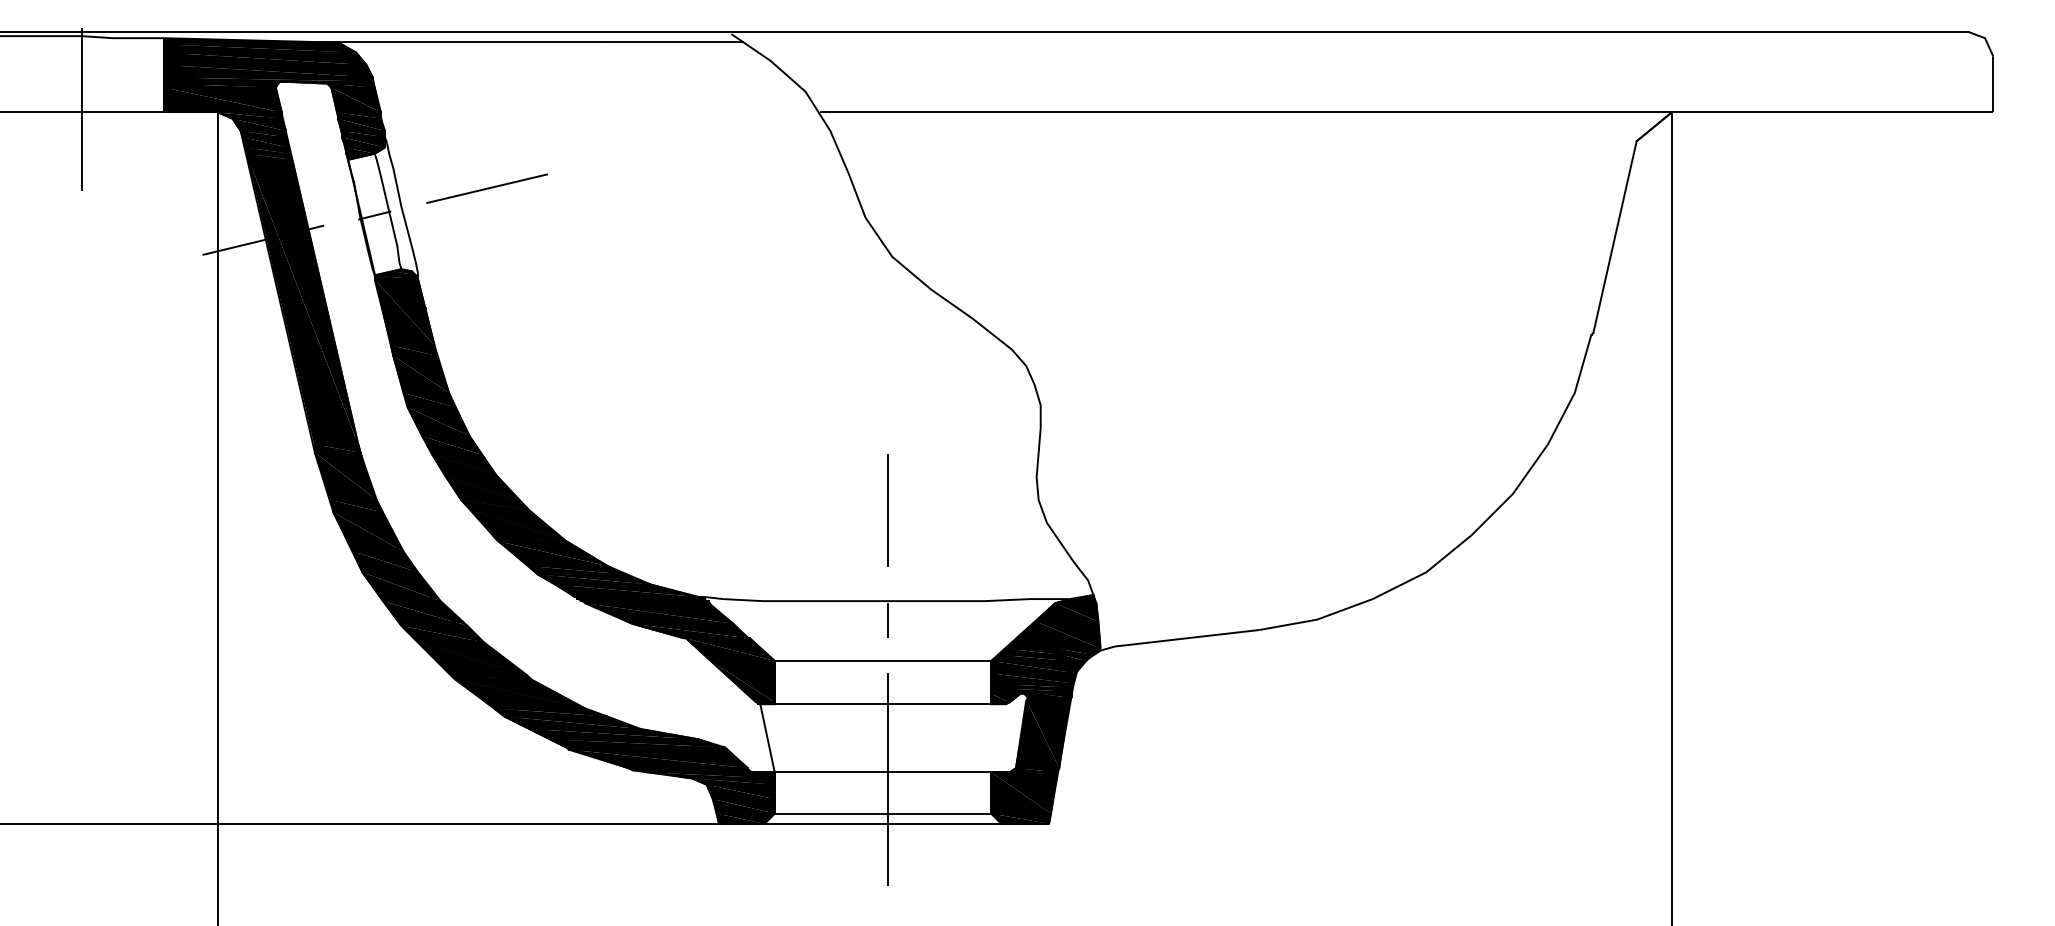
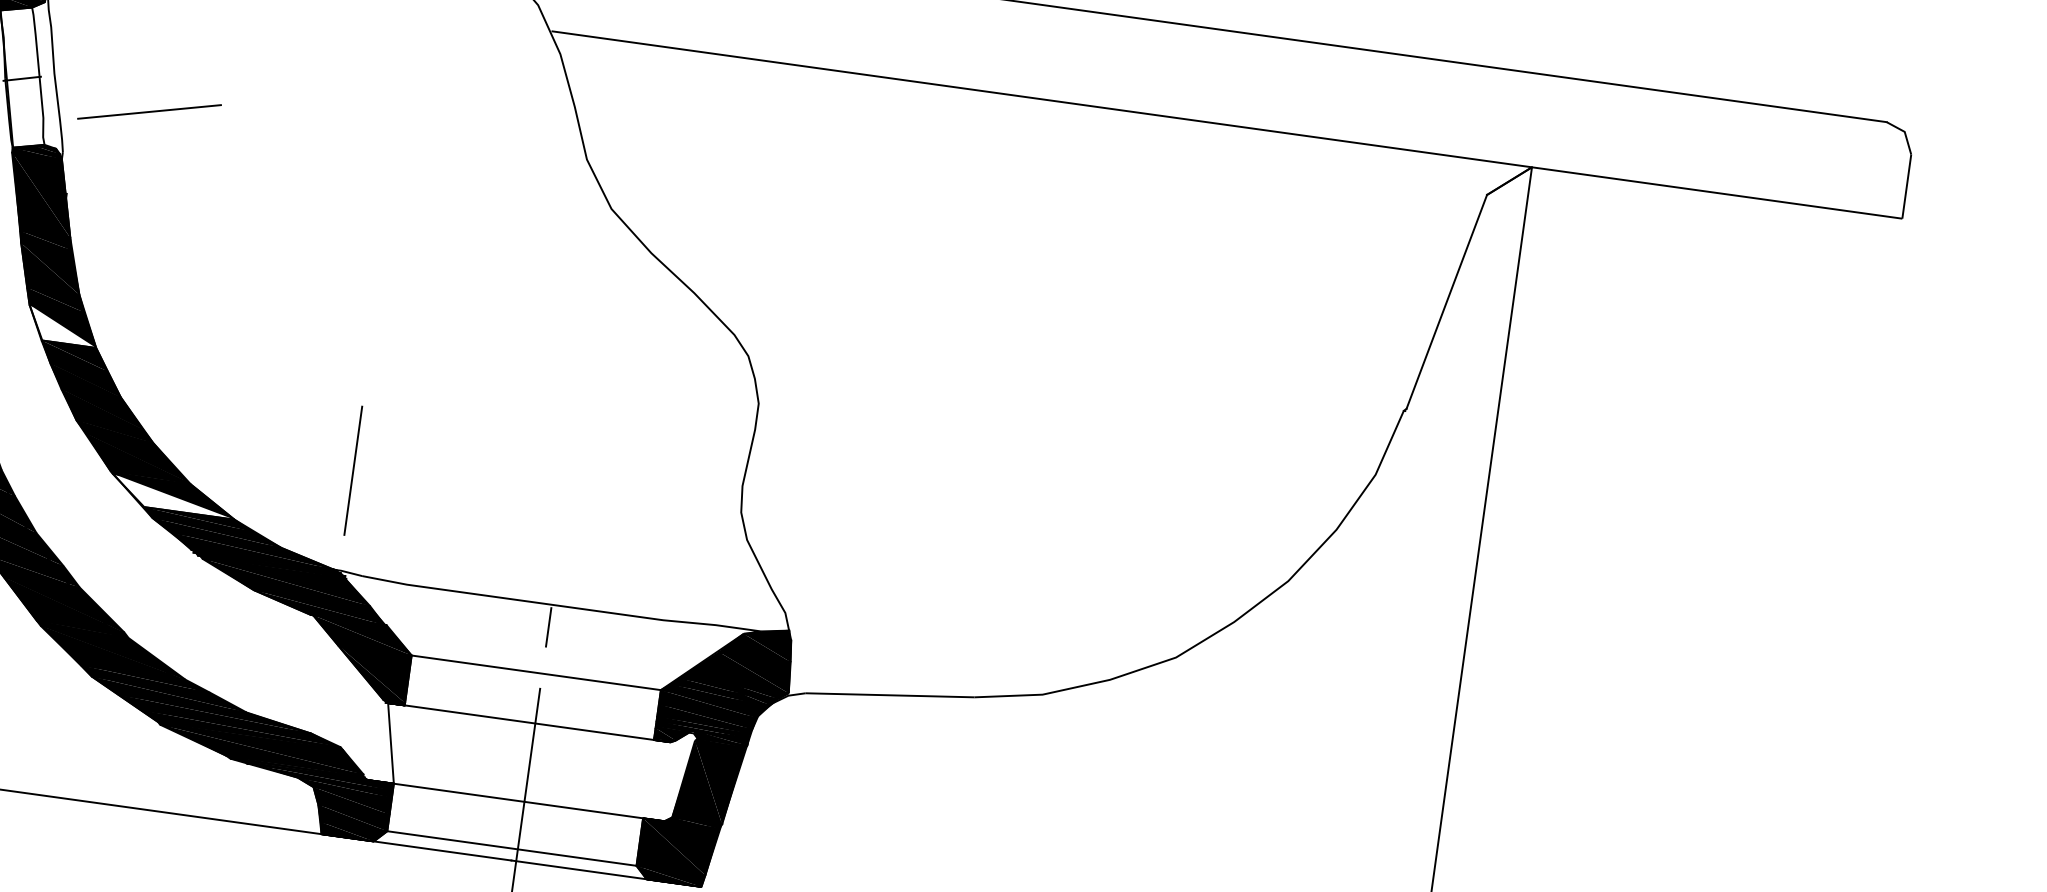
line: (486, 188) -> (148, 111), moved
fill: (438, 421) -> (62, 326), removed
line: (887, 510) -> (352, 470), moved
fill: (552, 553) -> (172, 496), removed

